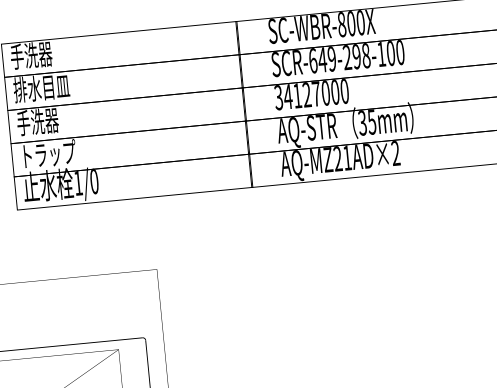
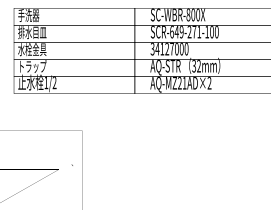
text: (360, 57) -> (196, 32), SCR-649-298-100 -> SCR-649-271-100
text: (45, 120) -> (32, 49), 手洗器 -> 水栓金具
text: (371, 122) -> (198, 66), 35mm -> 32mm
text: (94, 182) -> (54, 83), 1/0 -> 1/2

